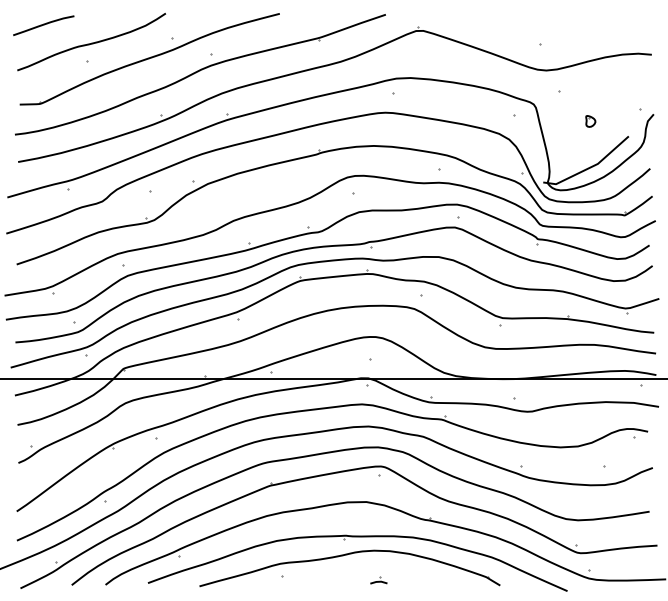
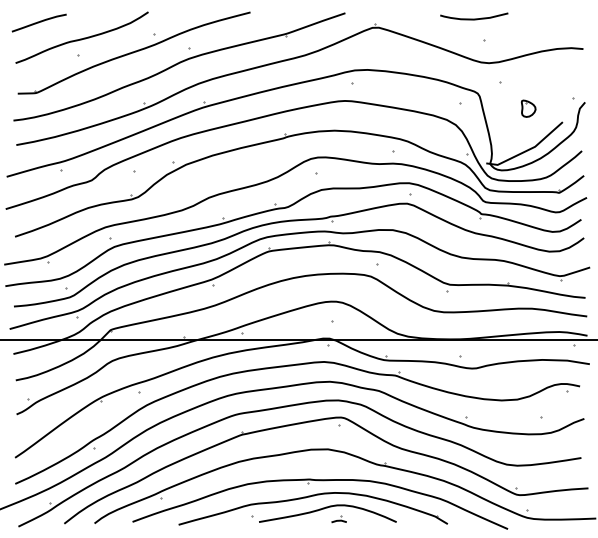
curve: (529, 20) -> (473, 18), added
part: (590, 121) -> (528, 108), size x1.67
curve: (364, 568) -> (326, 508), added

